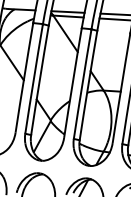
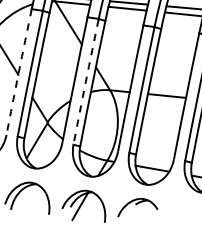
arc: (23, 78) -> (18, 72), solid -> dashed
arc: (82, 84) -> (85, 82), solid -> dashed

